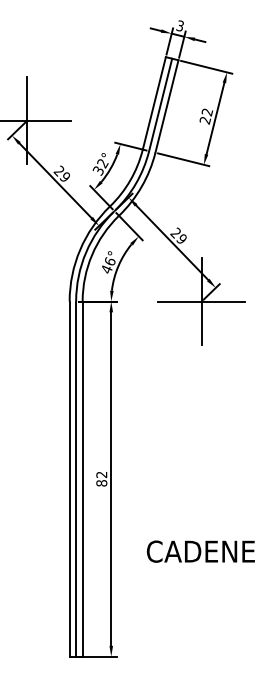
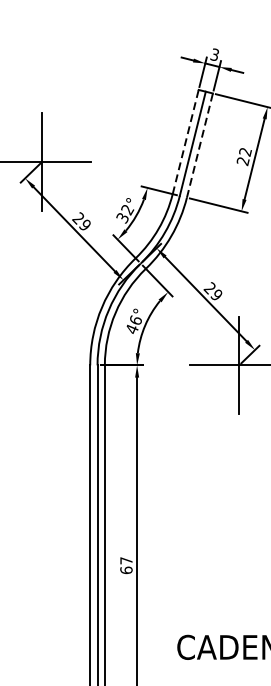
line: (154, 103) -> (185, 142), solid -> dashed
line: (166, 106) -> (199, 145), solid -> dashed
text: (101, 478) -> (126, 564), 82 -> 67

